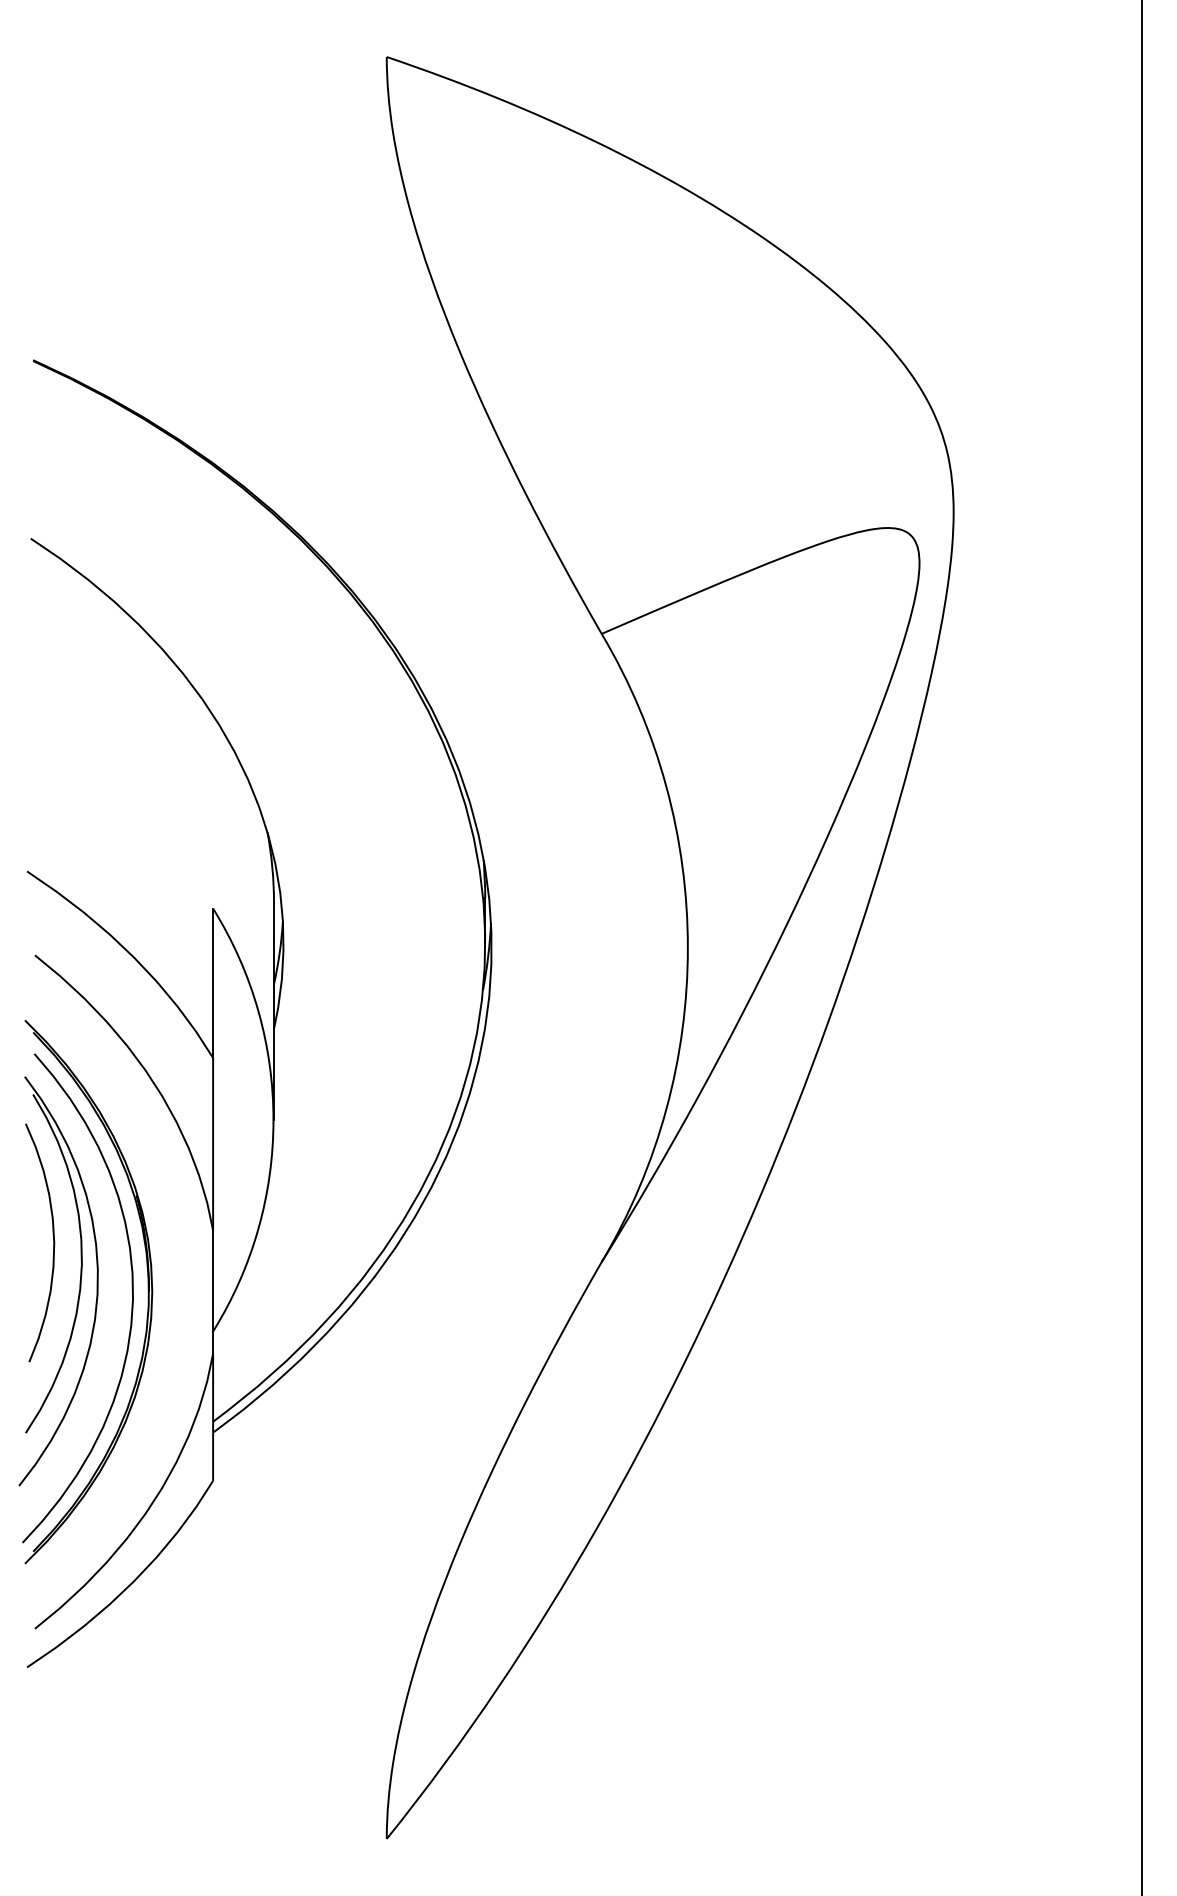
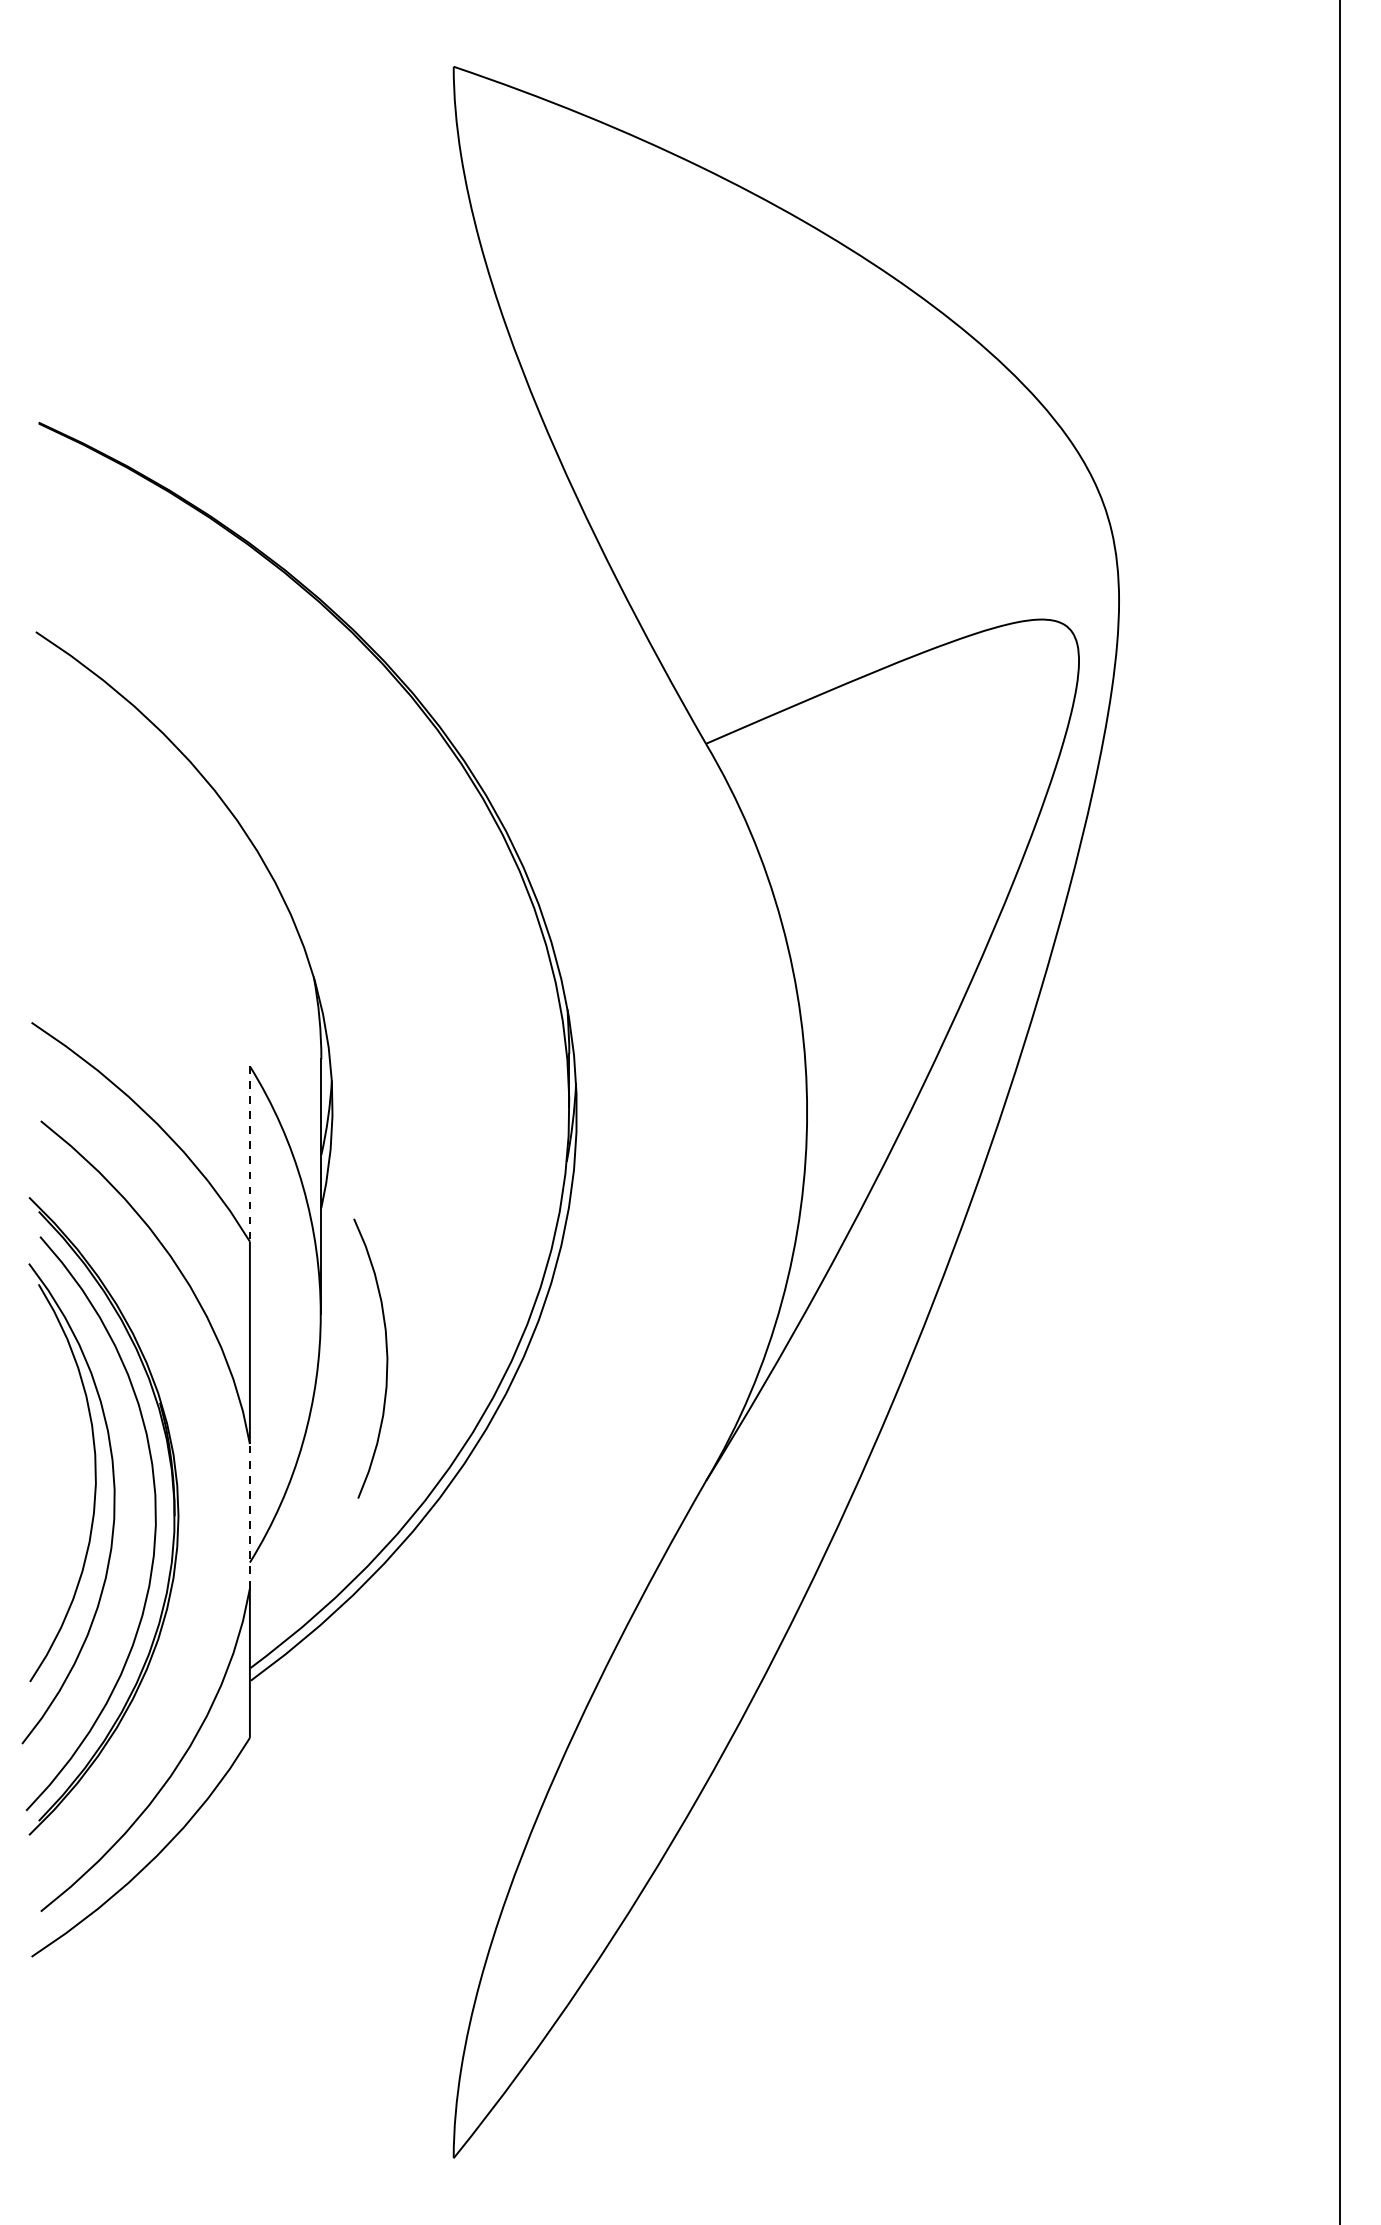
line: (212, 982) -> (249, 1153), solid -> dashed
curve: (53, 1242) -> (386, 1358), moved
line: (212, 1291) -> (249, 1515), solid -> dashed

